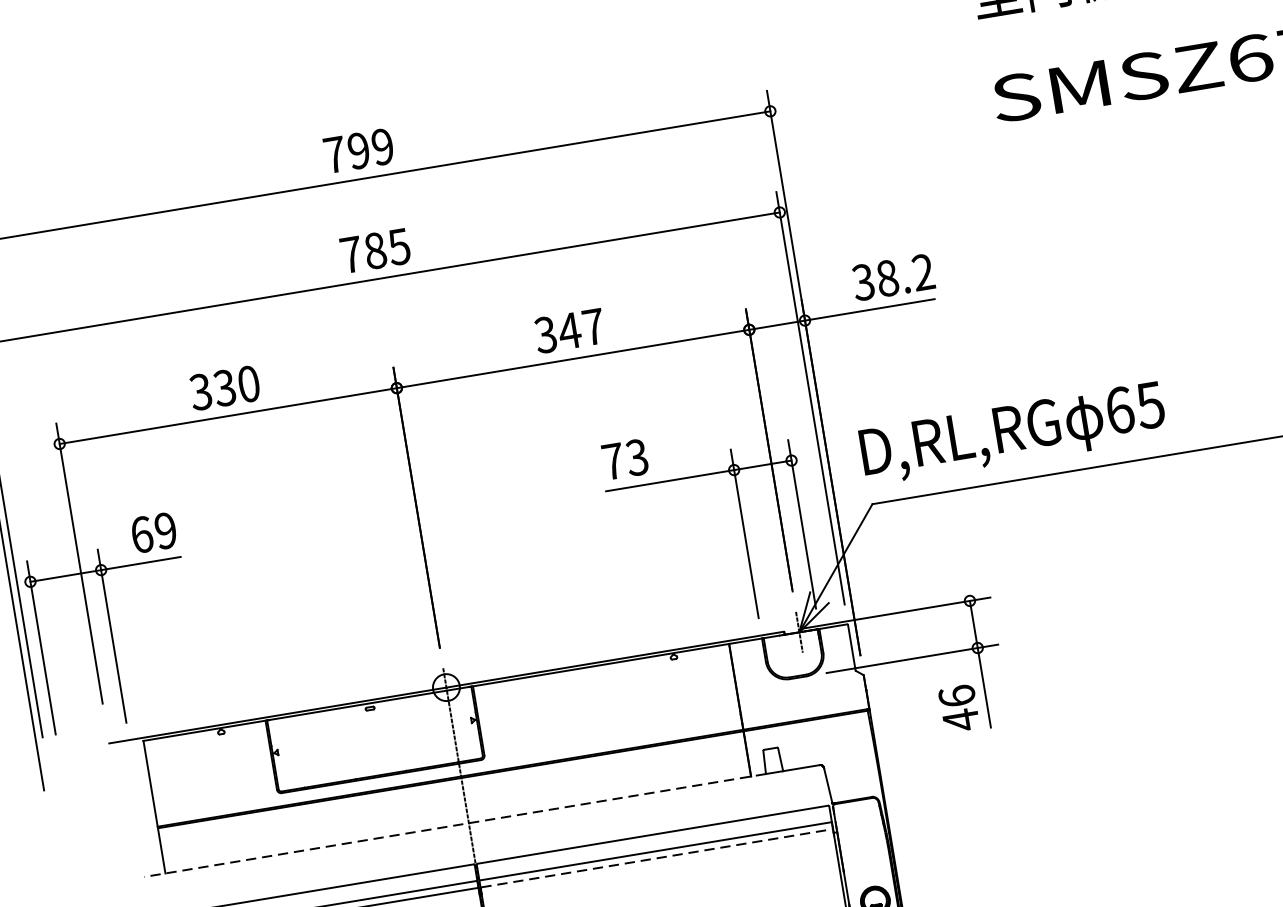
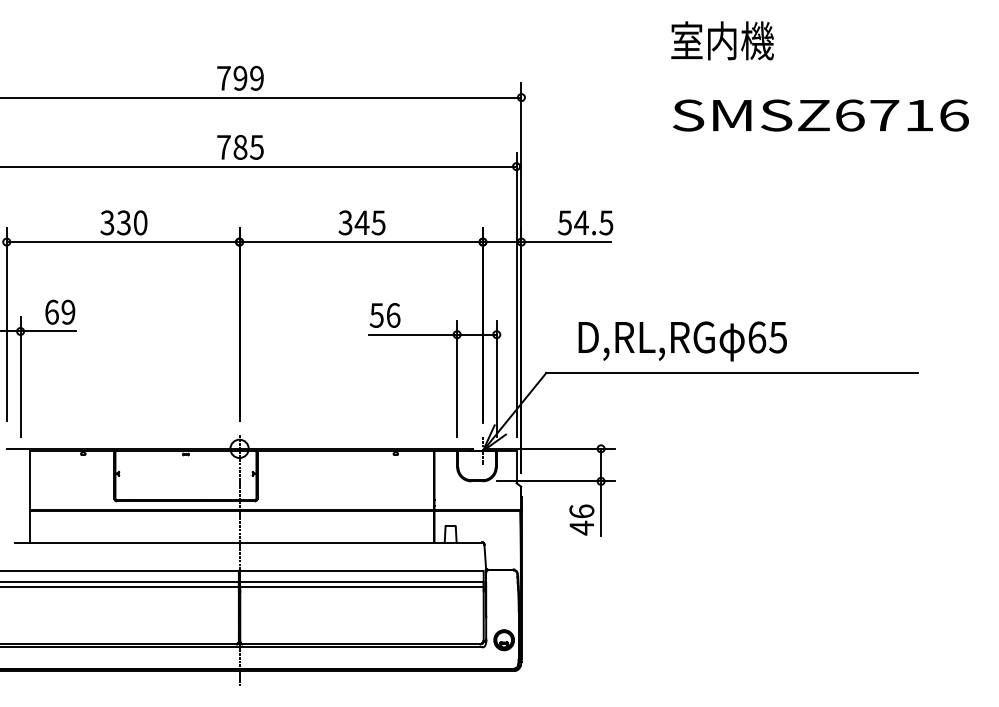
text: (893, 276) -> (585, 222), 38.2 -> 54.5
text: (593, 326) -> (378, 222), 347 -> 345
text: (1012, 434) -> (682, 341), moved
text: (624, 459) -> (384, 315), 73 -> 56
line: (455, 825) -> (230, 542), dashed -> solid
line: (657, 858) -> (362, 587), dashed -> solid

